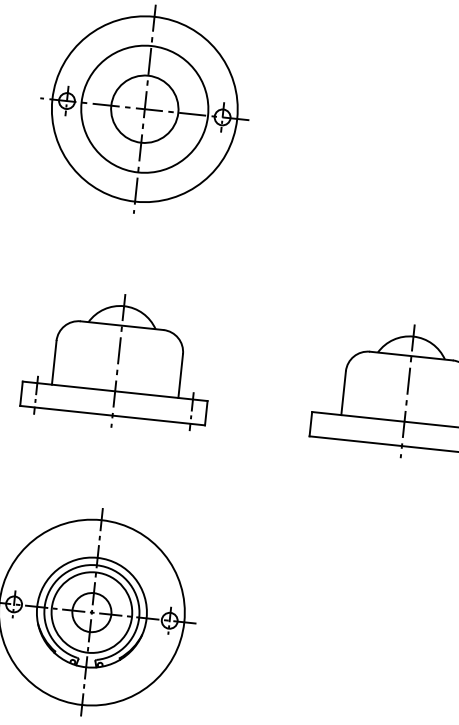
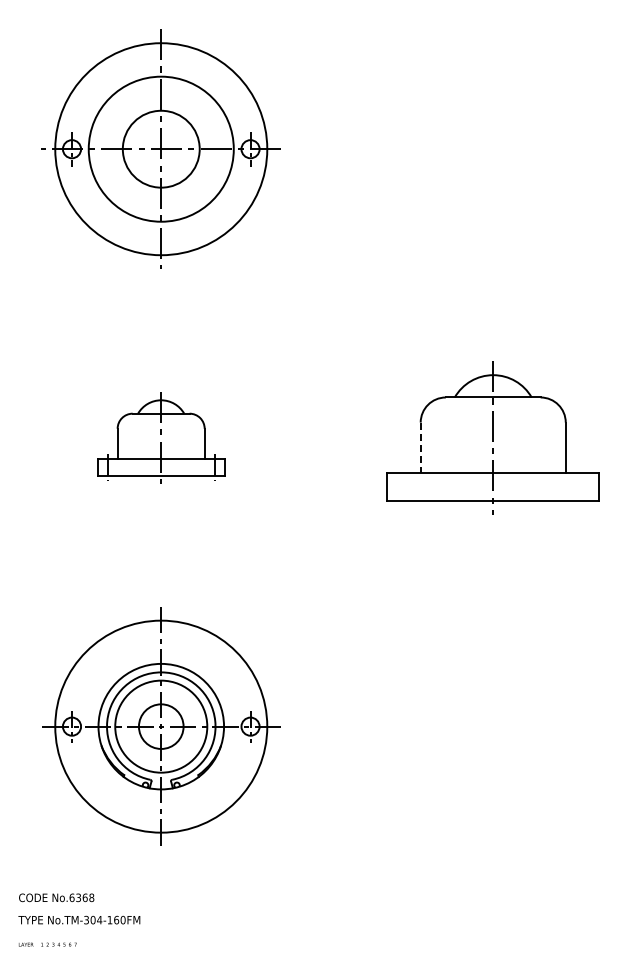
part: (117, 360) -> (160, 437), size x0.6
line: (343, 393) -> (420, 448), solid -> dashed

